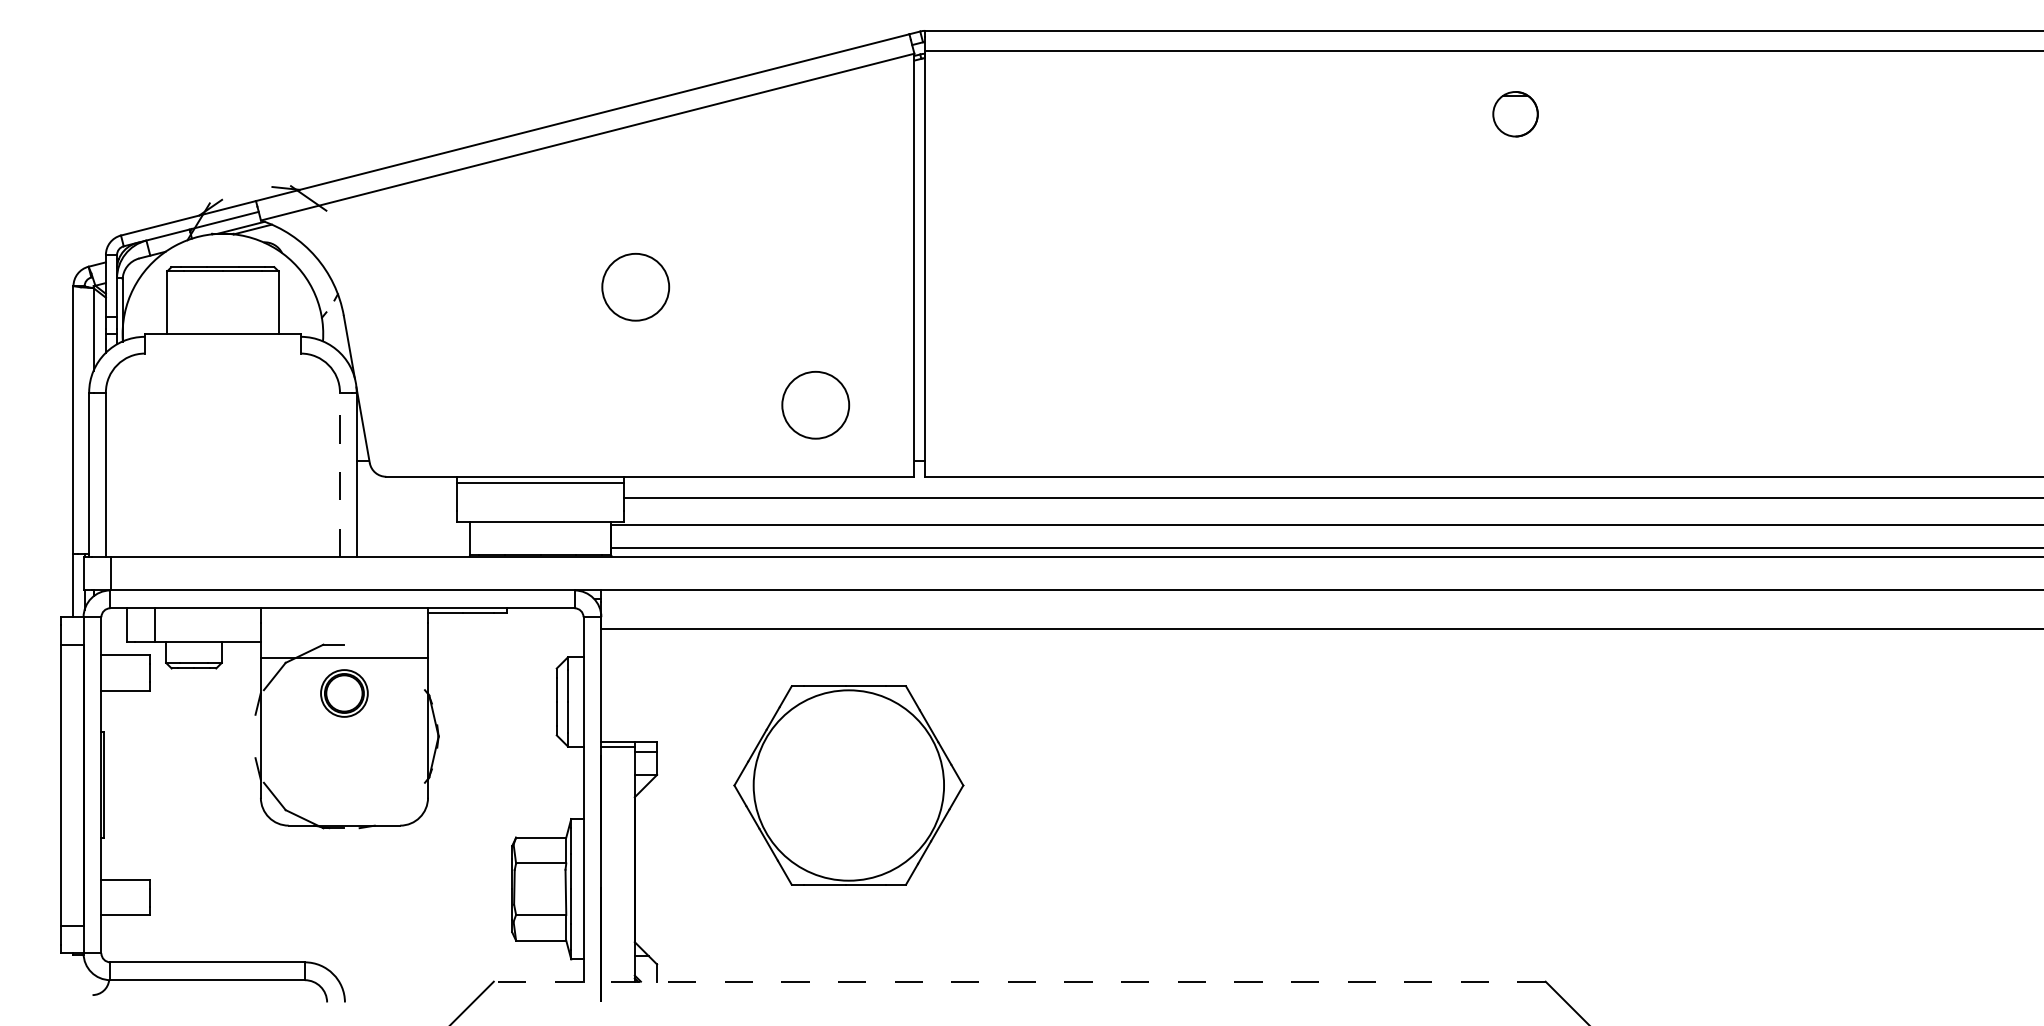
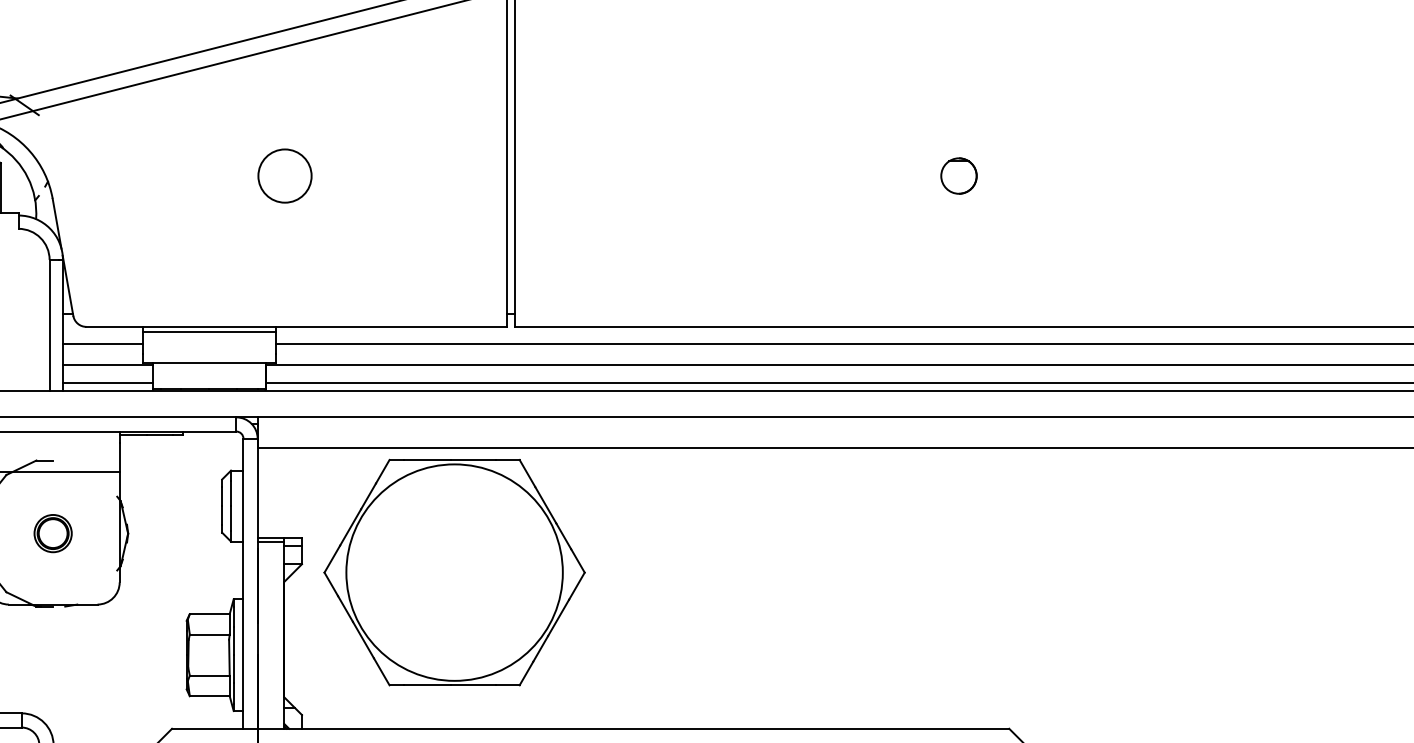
part: (1515, 114) -> (958, 176), moved
circle: (815, 405) -> (428, 270), removed
line: (340, 474) -> (50, 325), dashed -> solid
line: (406, 498) -> (102, 344), added
line: (412, 525) -> (107, 365), added
line: (412, 547) -> (107, 383), added
part: (344, 693) -> (53, 533), moved
part: (848, 785) -> (454, 572), size x1.43
line: (1019, 981) -> (590, 728), dashed -> solid

